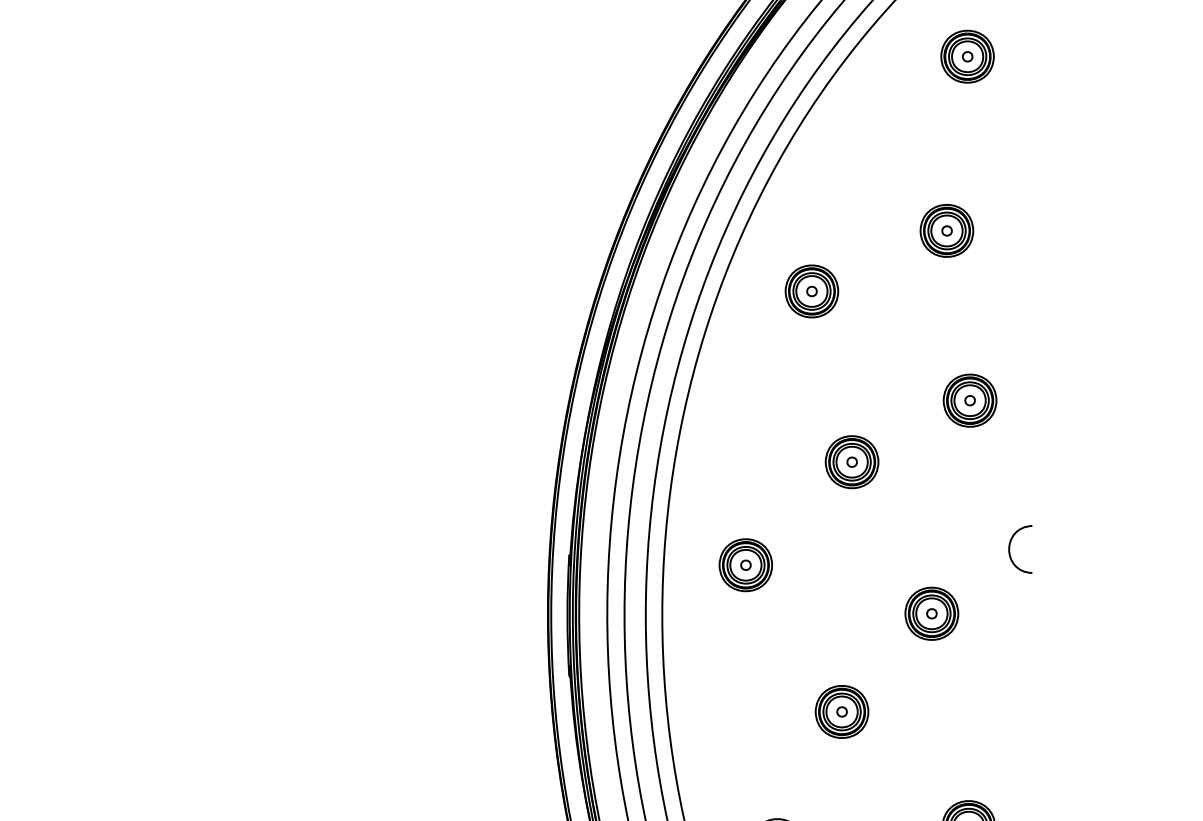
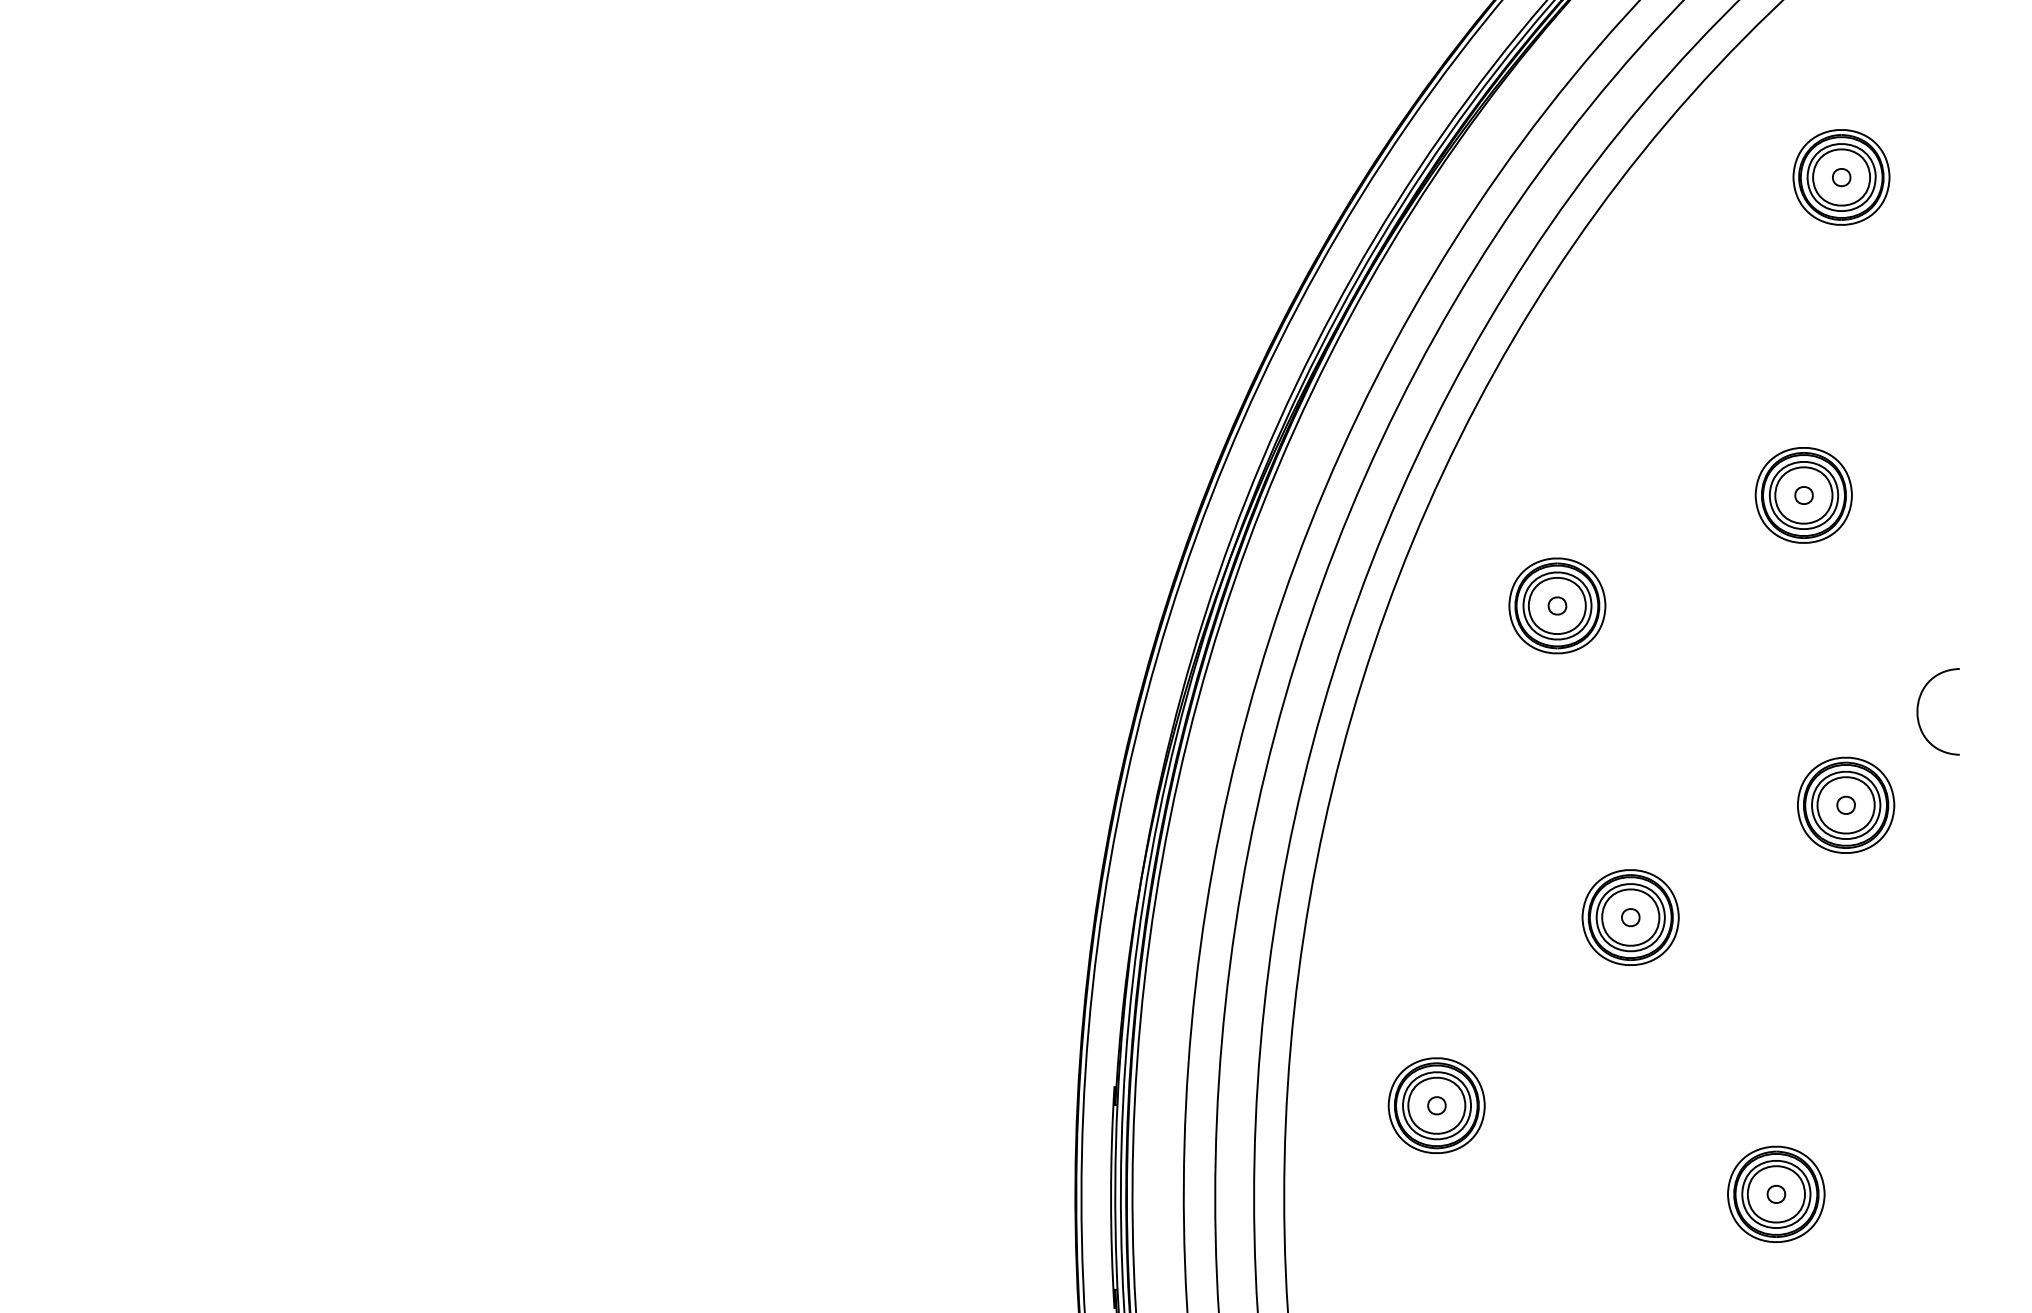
curve: (1010, 549) -> (1919, 711), moved

